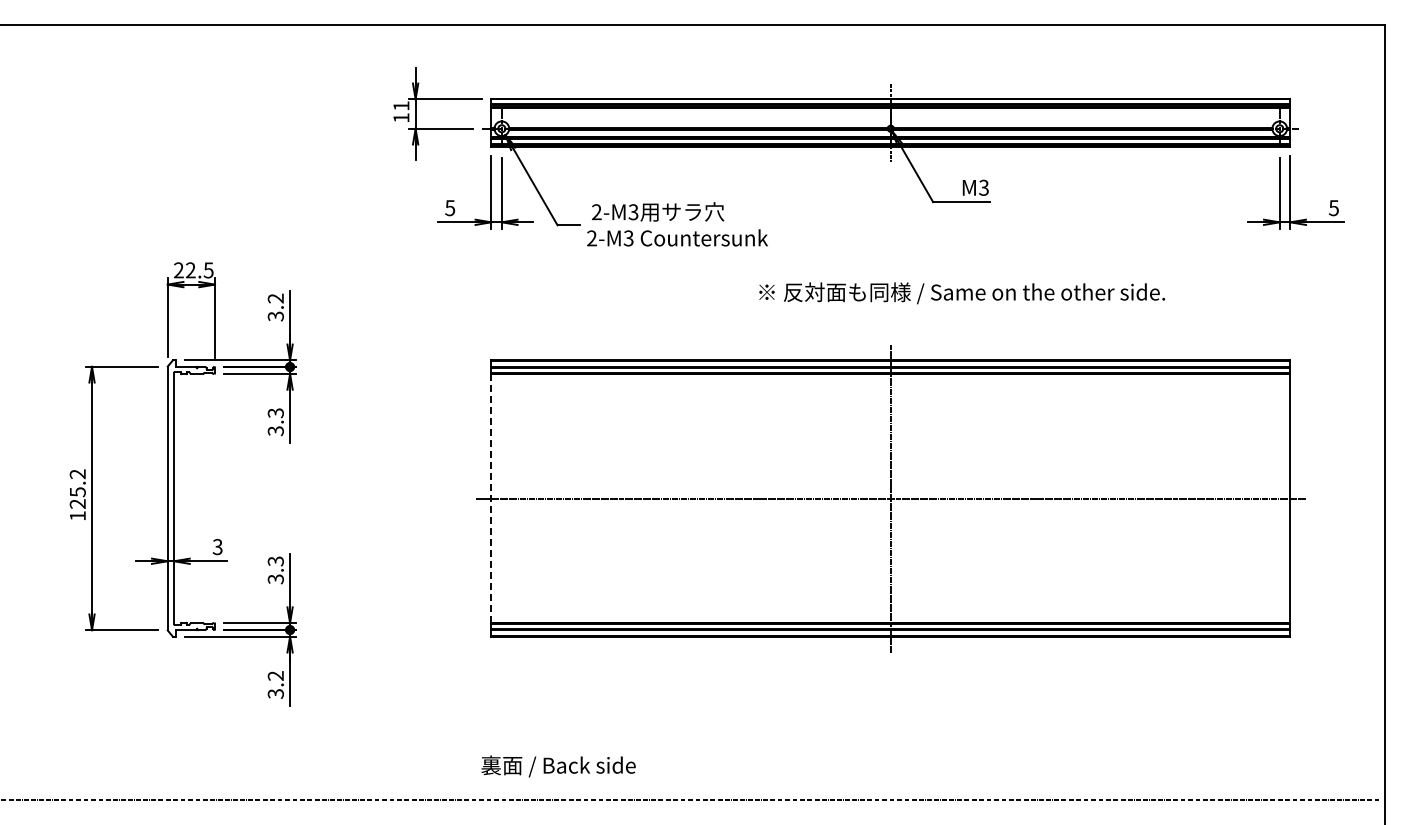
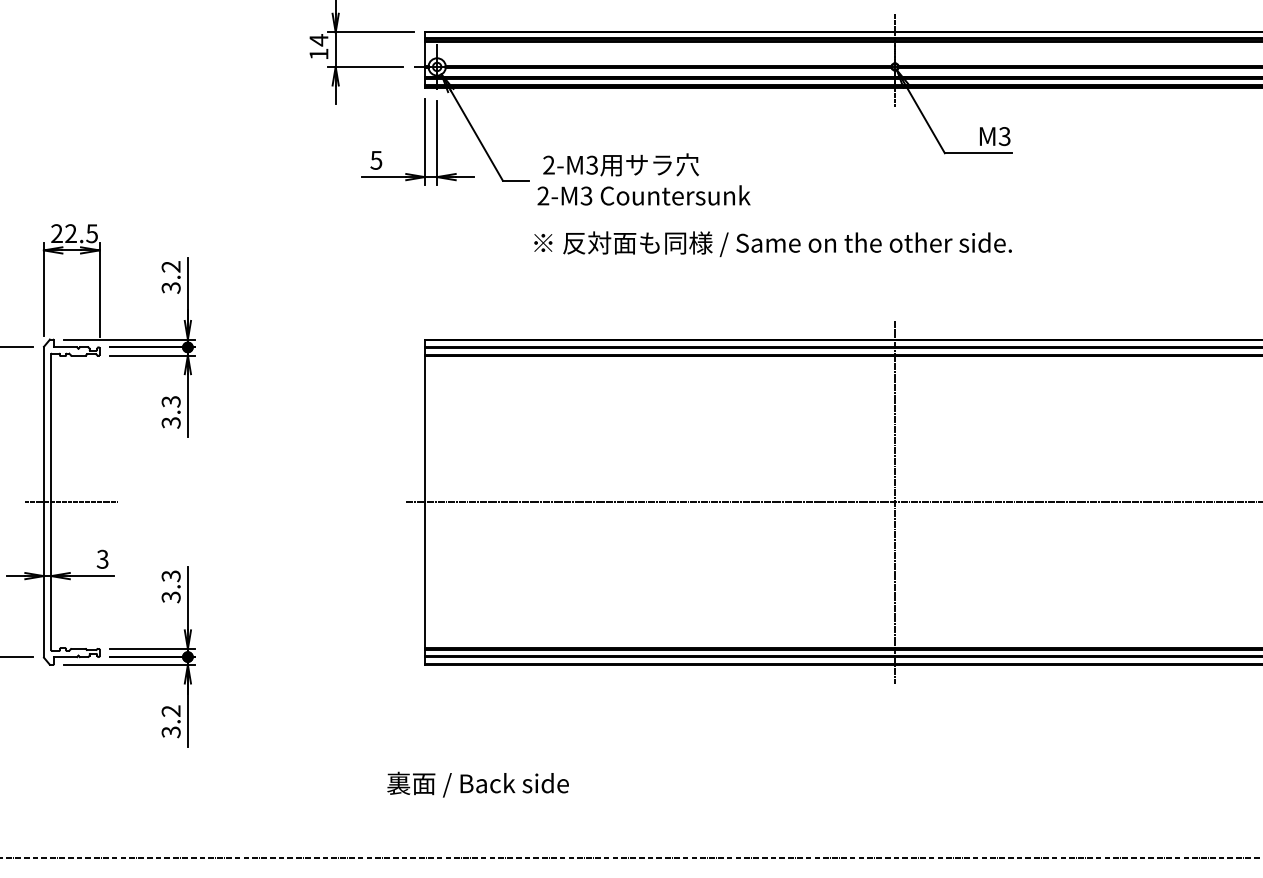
text: (401, 105) -> (319, 39), 11 -> 14
text: (961, 293) -> (772, 244), moved
line: (190, 498) -> (70, 502), added
line: (491, 498) -> (425, 502), dashed -> solid
text: (558, 766) -> (477, 784), moved

